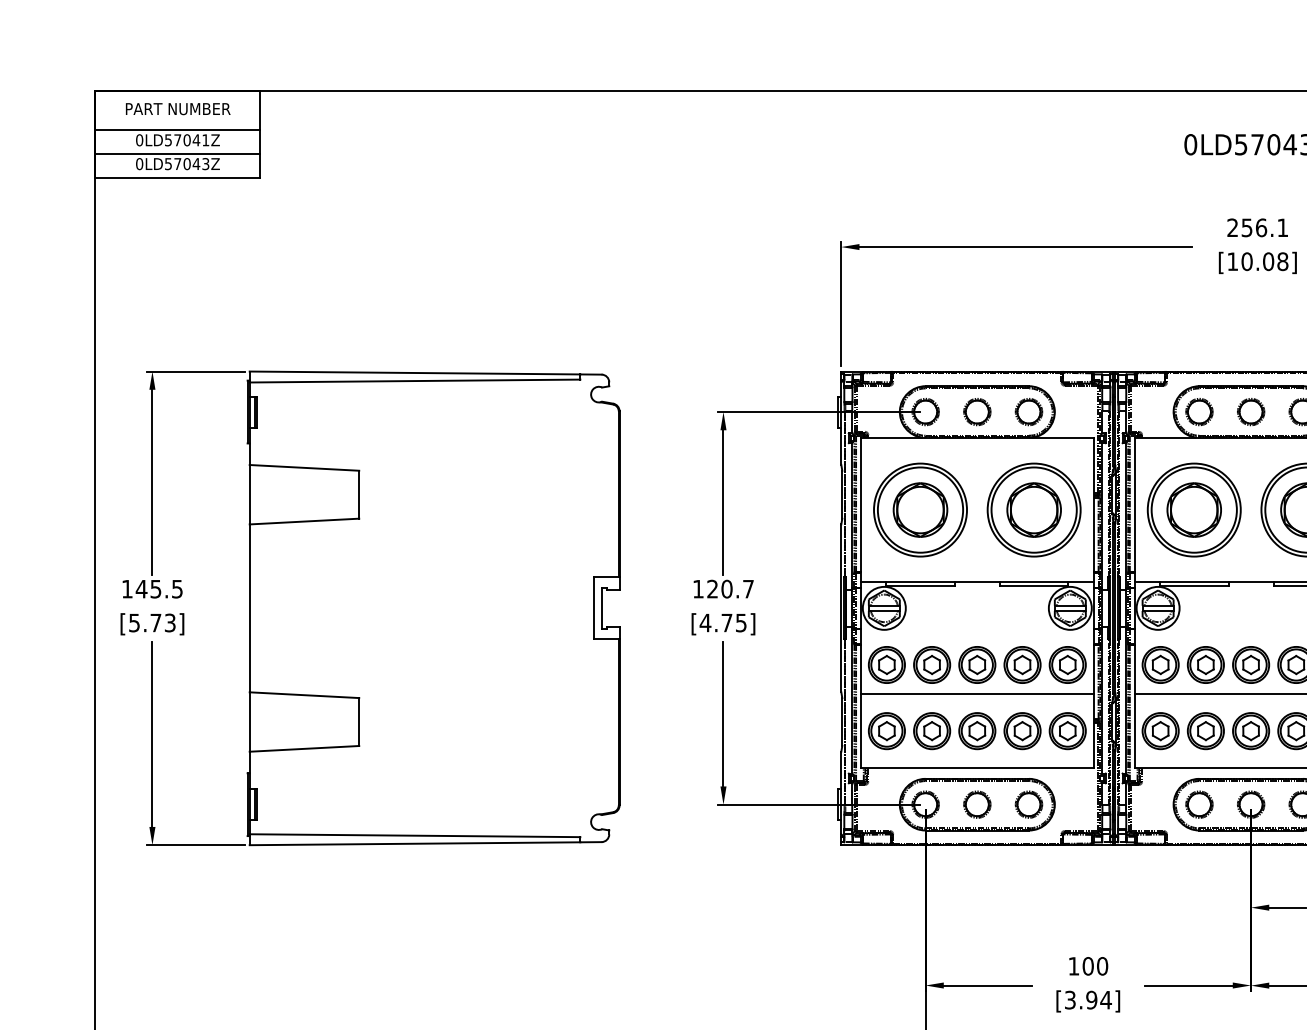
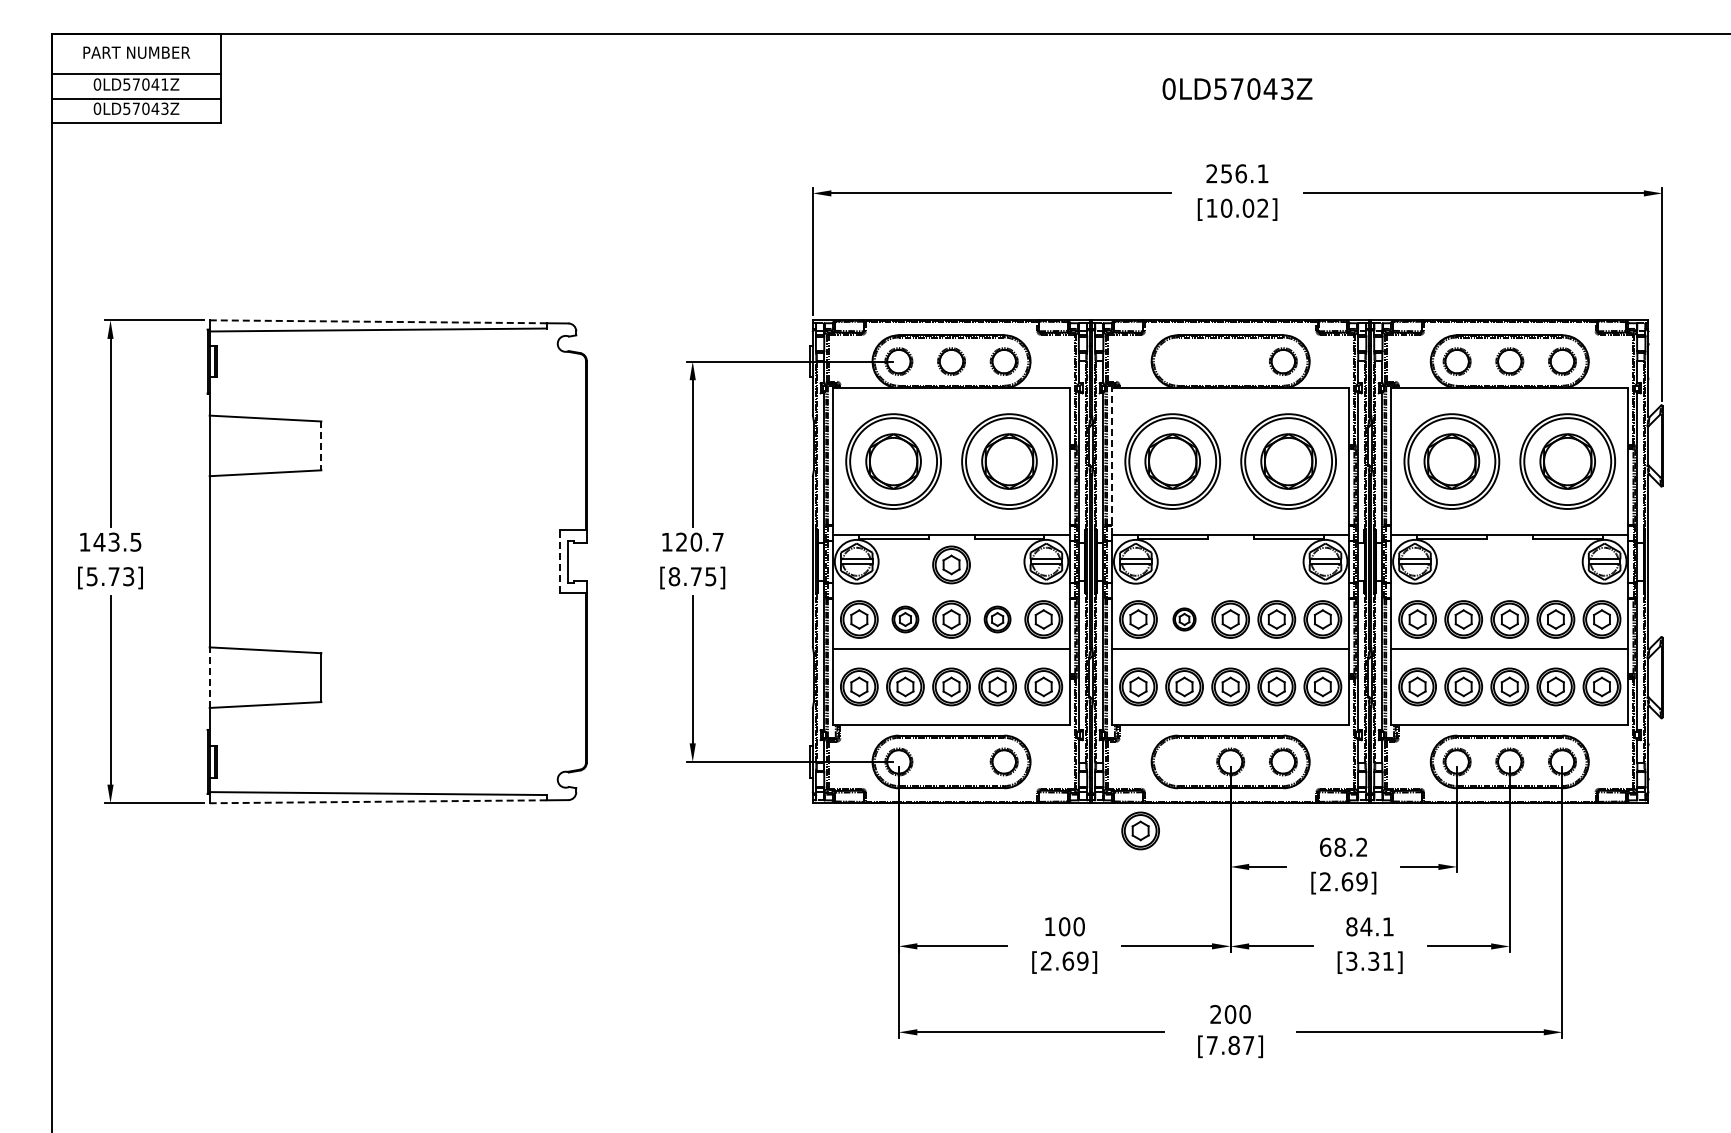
text: (1282, 260) -> (1262, 207), [10.08] -> [10.02]
line: (415, 372) -> (378, 321), solid -> dashed
part: (1198, 411) -> (1177, 361), removed
part: (1250, 411) -> (1230, 361), removed
line: (359, 495) -> (321, 446), solid -> dashed
line: (1135, 510) -> (1112, 461), solid -> dashed
text: (156, 588) -> (114, 541), 145.5 -> 143.5
line: (593, 608) -> (560, 561), solid -> dashed
part: (977, 611) -> (951, 564), added
text: (705, 622) -> (674, 576), [4.75] -> [8.75]
part: (932, 664) -> (905, 619), size x0.7
part: (1022, 664) -> (997, 619), size x0.7
part: (1205, 664) -> (1184, 619), size x0.6
line: (249, 721) -> (209, 677), solid -> dashed
part: (977, 804) -> (951, 761), removed
circle: (1198, 804) -> (1177, 761), removed
line: (415, 843) -> (378, 801), solid -> dashed
part: (1162, 871) -> (1140, 830), added
text: (1088, 999) -> (1064, 960), [3.94] -> [2.69]

